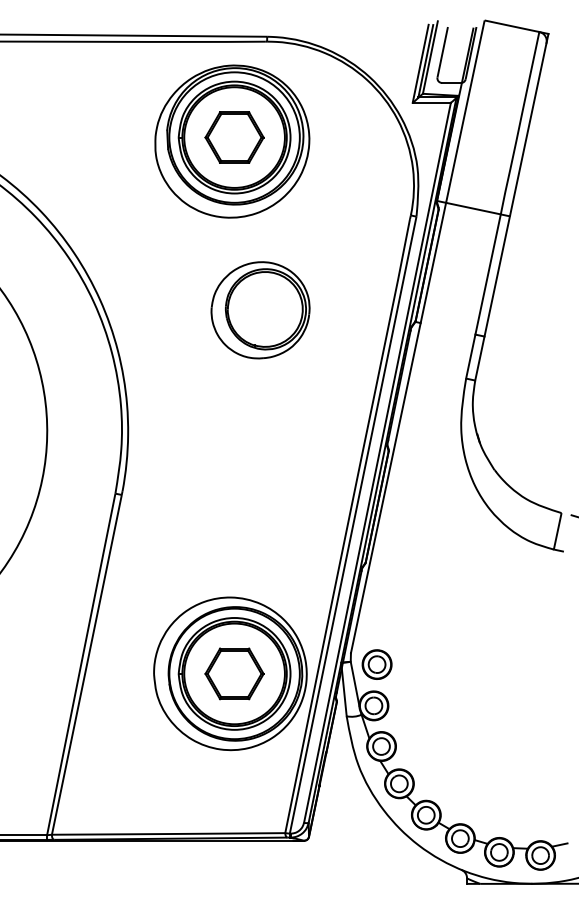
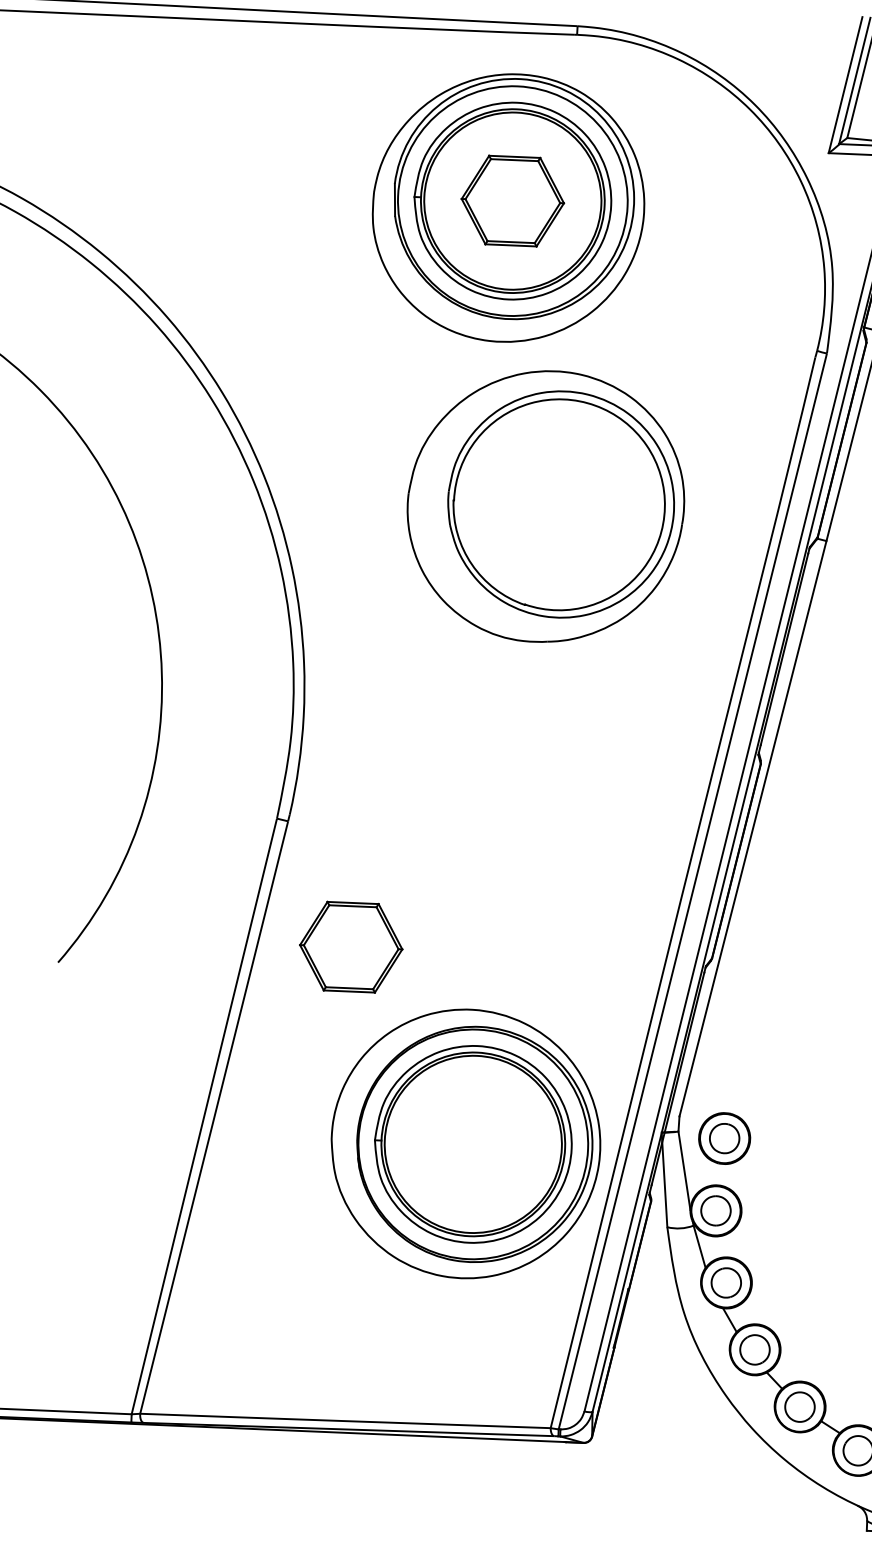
part: (260, 310) -> (545, 507), size x1.6
part: (234, 673) -> (351, 946), moved

